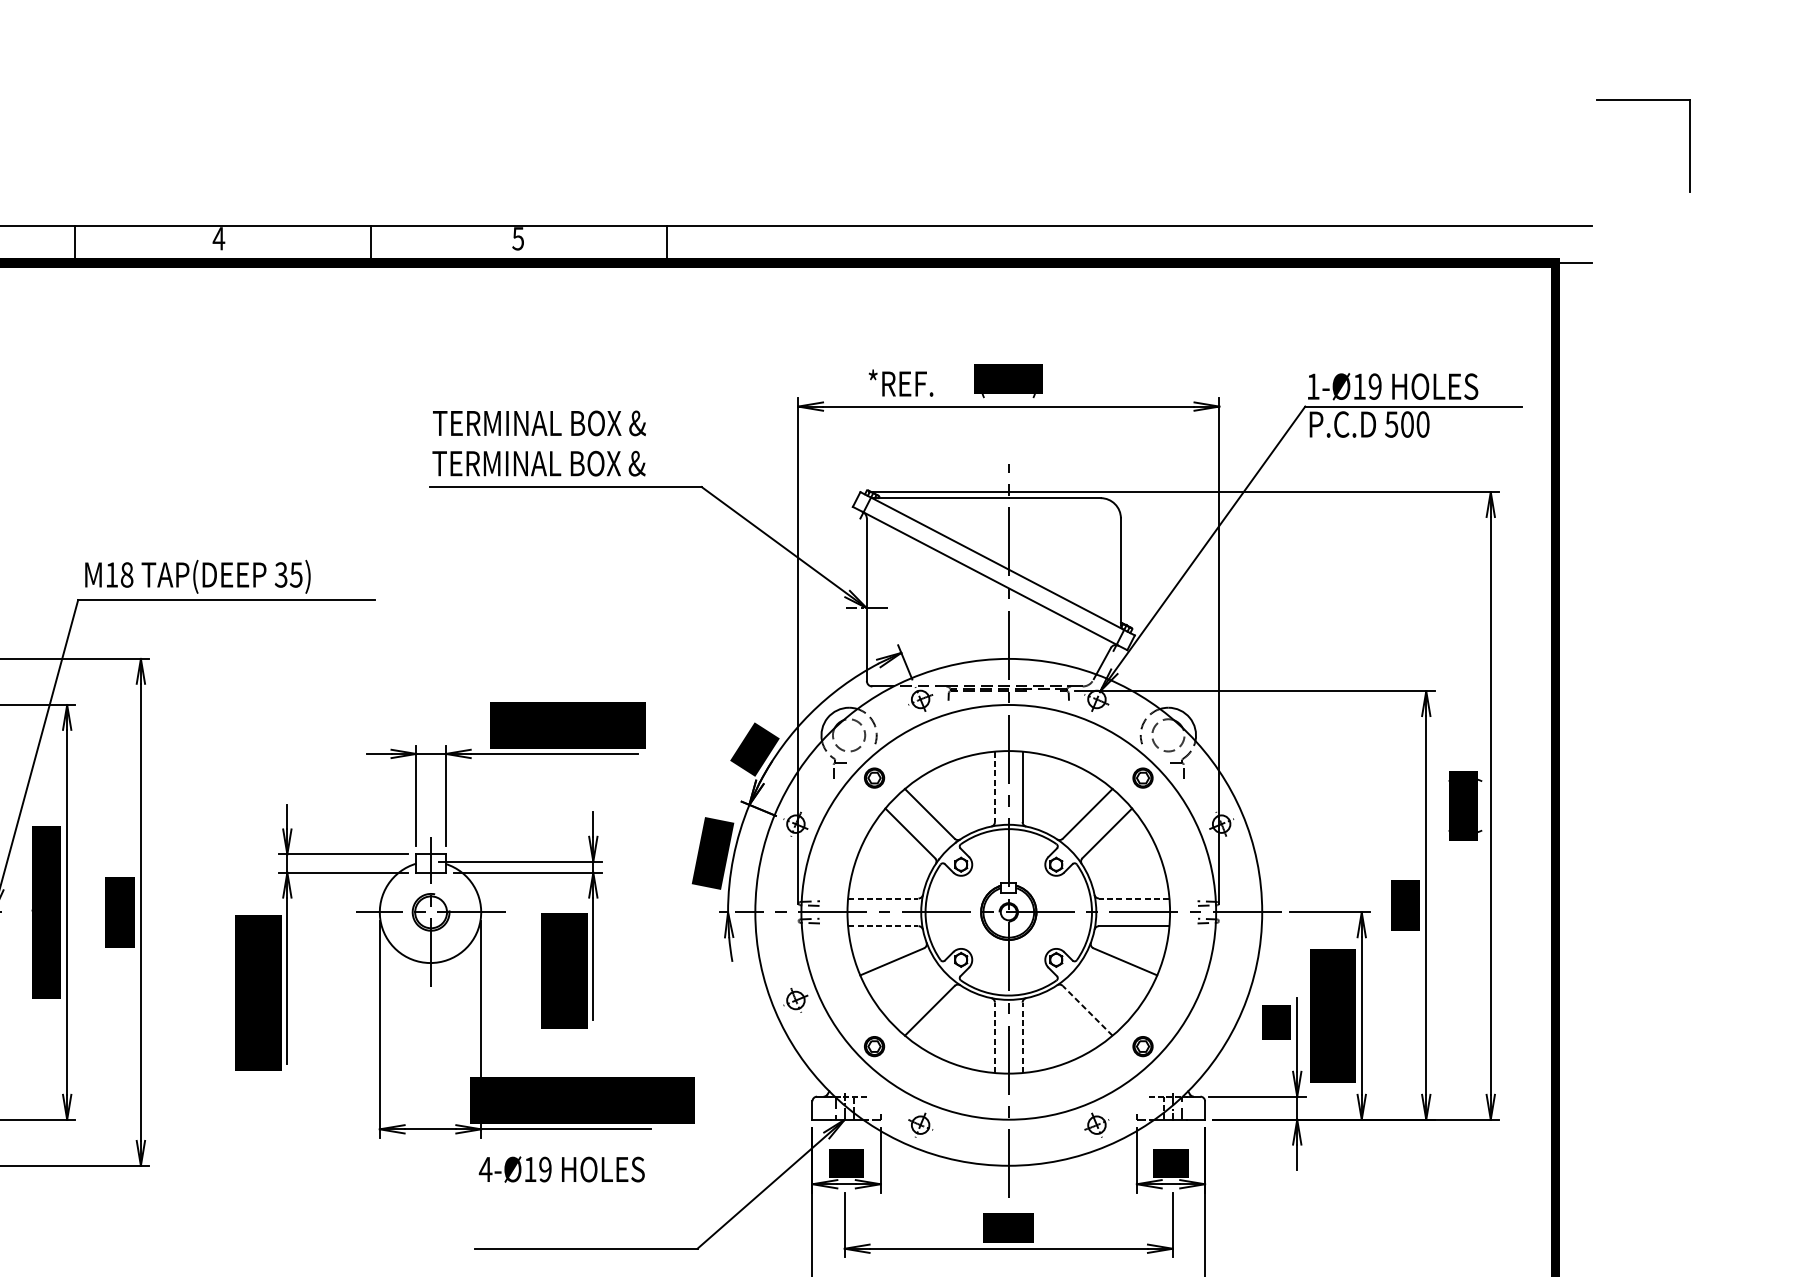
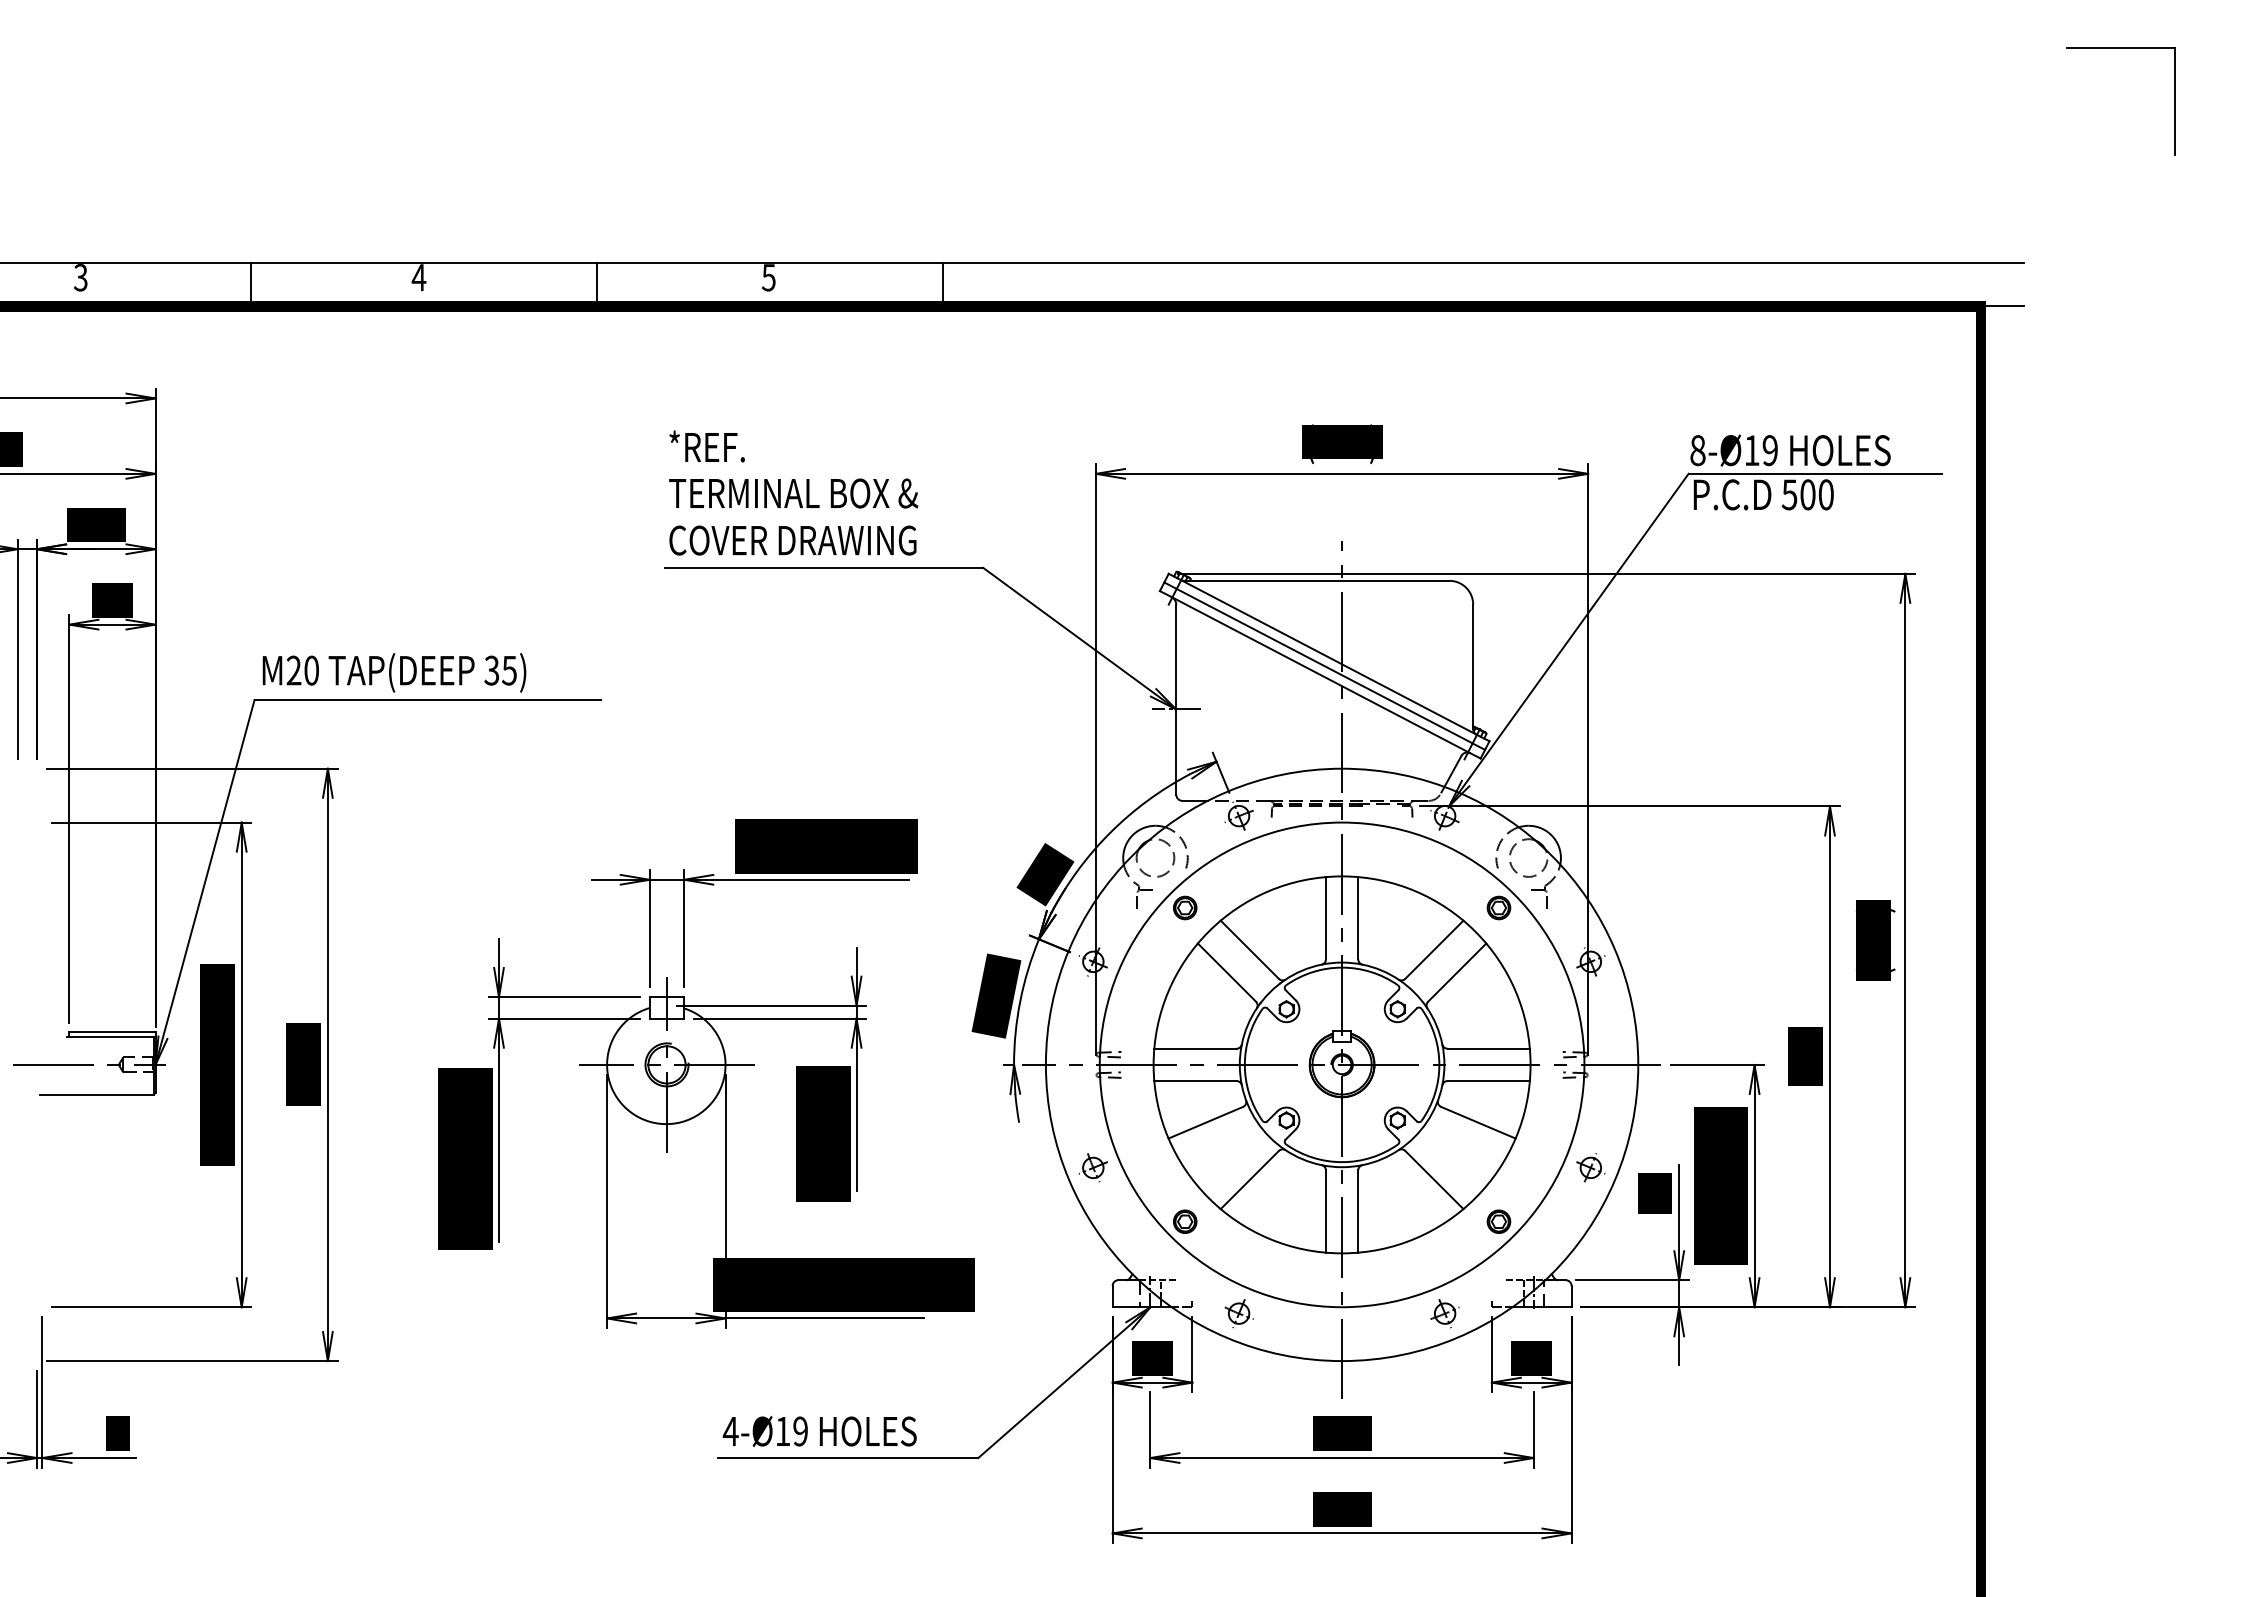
part: (1643, 100) -> (2120, 48), moved
text: (900, 383) -> (706, 446), moved
text: (1312, 386) -> (1697, 450), 1-Ø19 -> 8-Ø19
text: (538, 463) -> (792, 540), TERMINAL BOX & -> COVER DRAWING
line: (993, 570) -> (1324, 665), added
text: (119, 574) -> (302, 670), M18 -> M20
line: (994, 787) -> (1325, 918), dashed -> solid
line: (883, 898) -> (1195, 1048), dashed -> solid
line: (1134, 898) -> (1488, 1048), dashed -> solid
line: (883, 926) -> (1195, 1081), dashed -> solid
part: (1221, 1000) -> (1590, 1167), added
line: (1087, 1010) -> (1434, 1179), dashed -> solid
line: (994, 1037) -> (1325, 1211), dashed -> solid
line: (1022, 1037) -> (1358, 1211), dashed -> solid
text: (561, 1169) -> (819, 1431), moved

